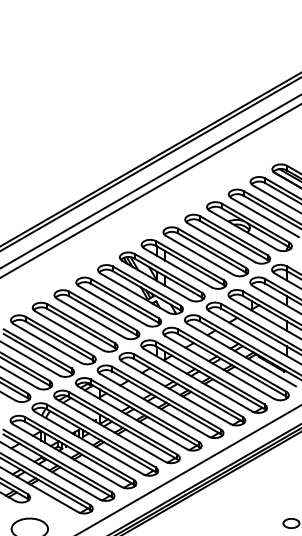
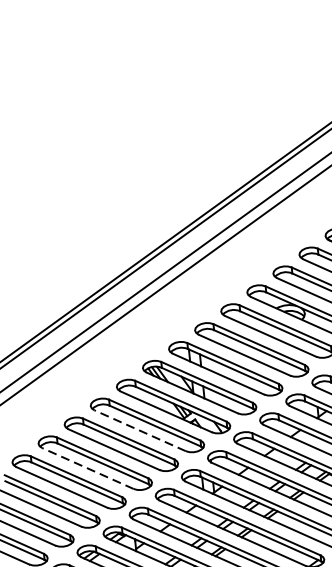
line: (112, 305) -> (139, 430), solid -> dashed
line: (68, 330) -> (87, 468), solid -> dashed

